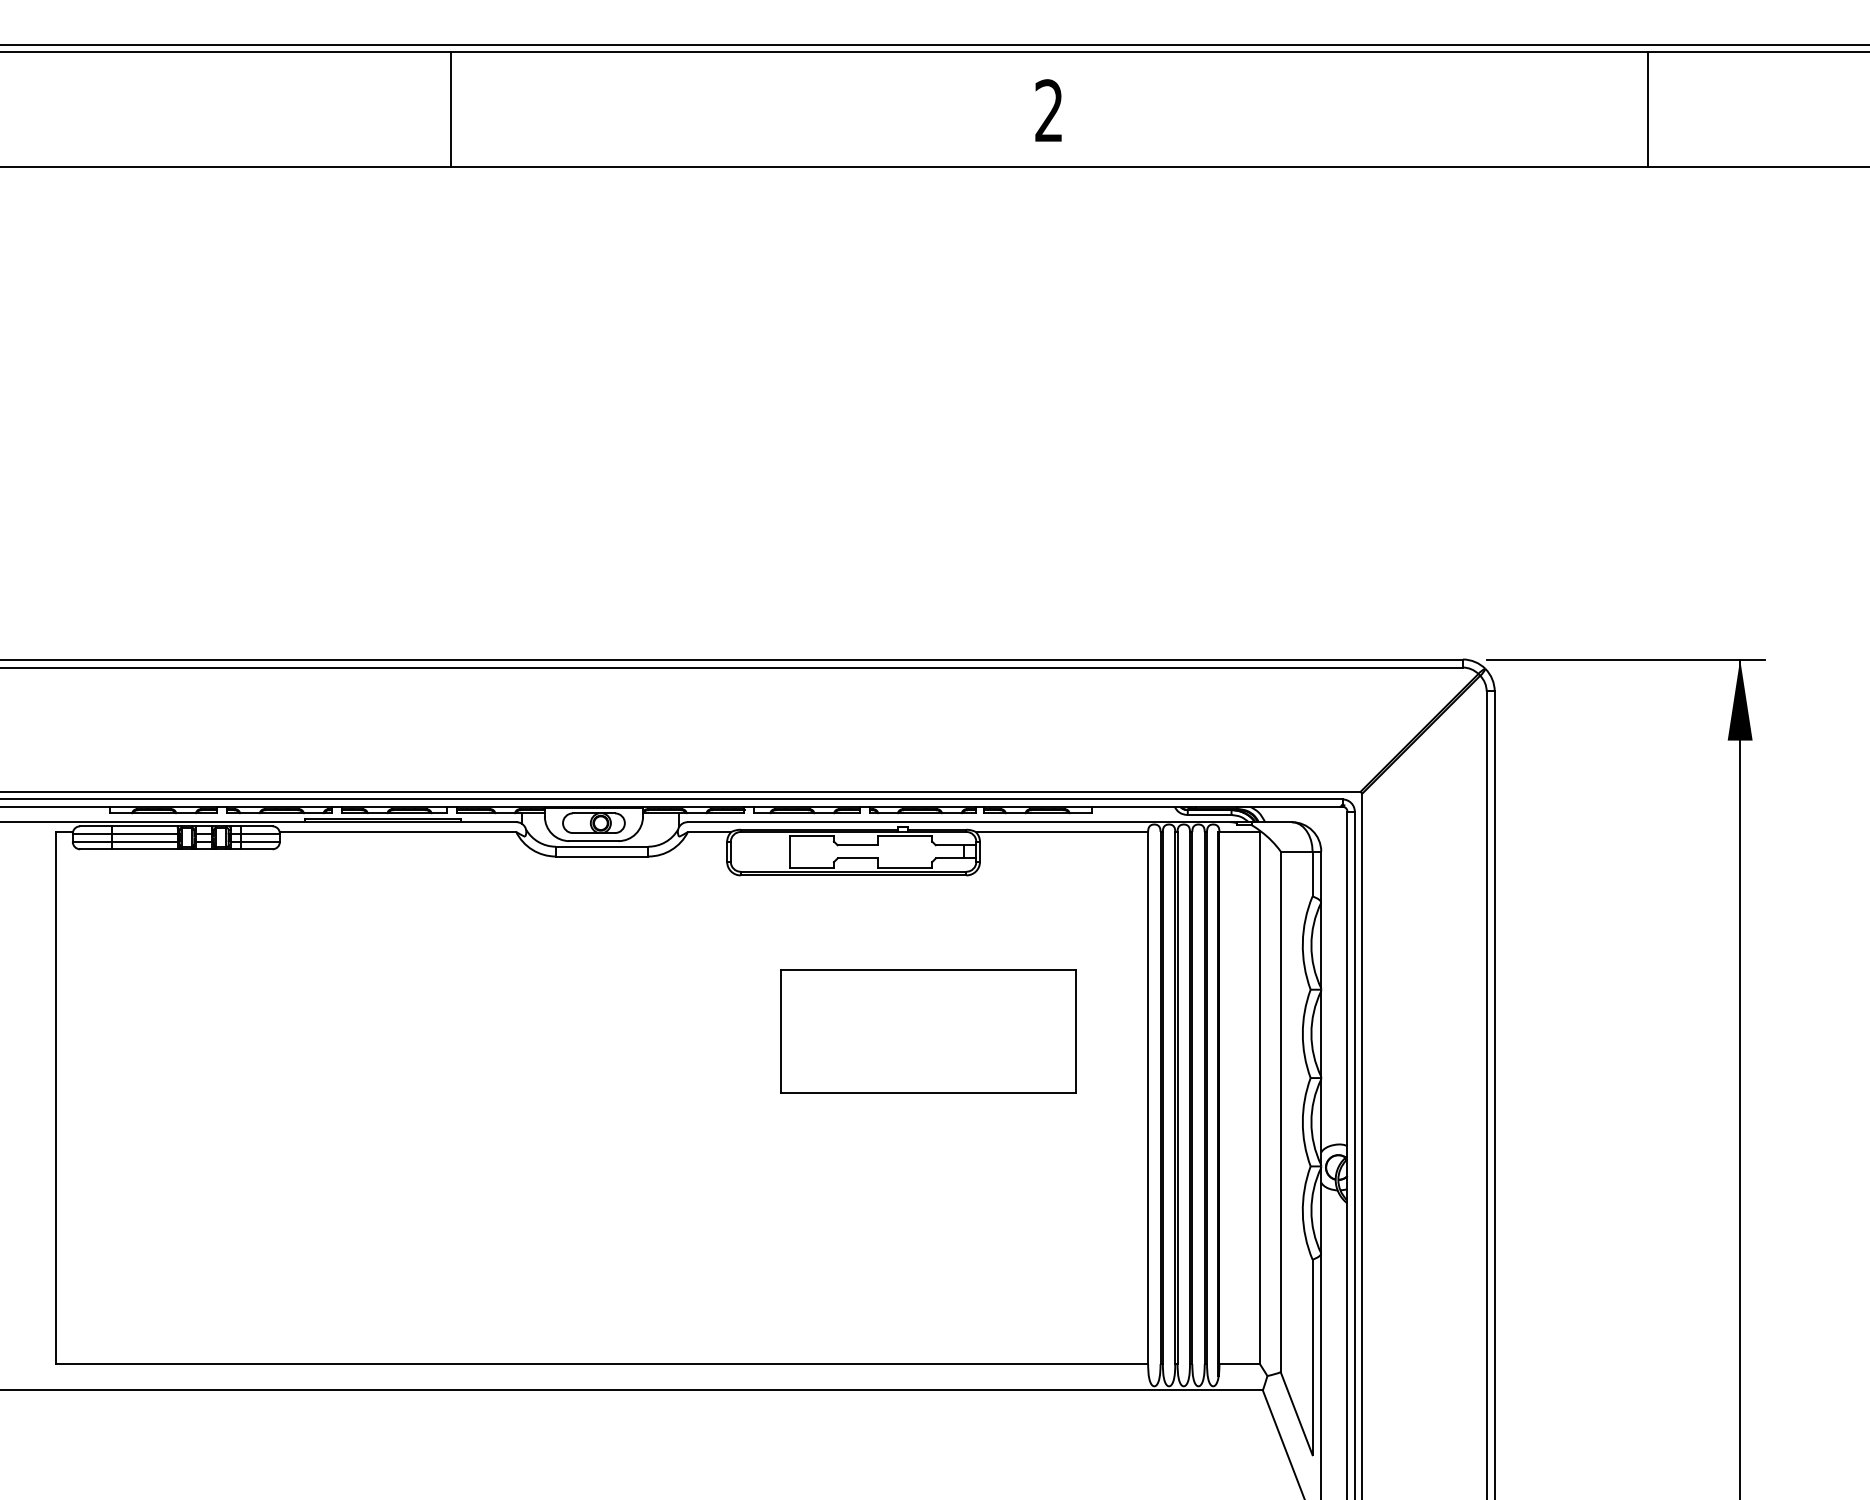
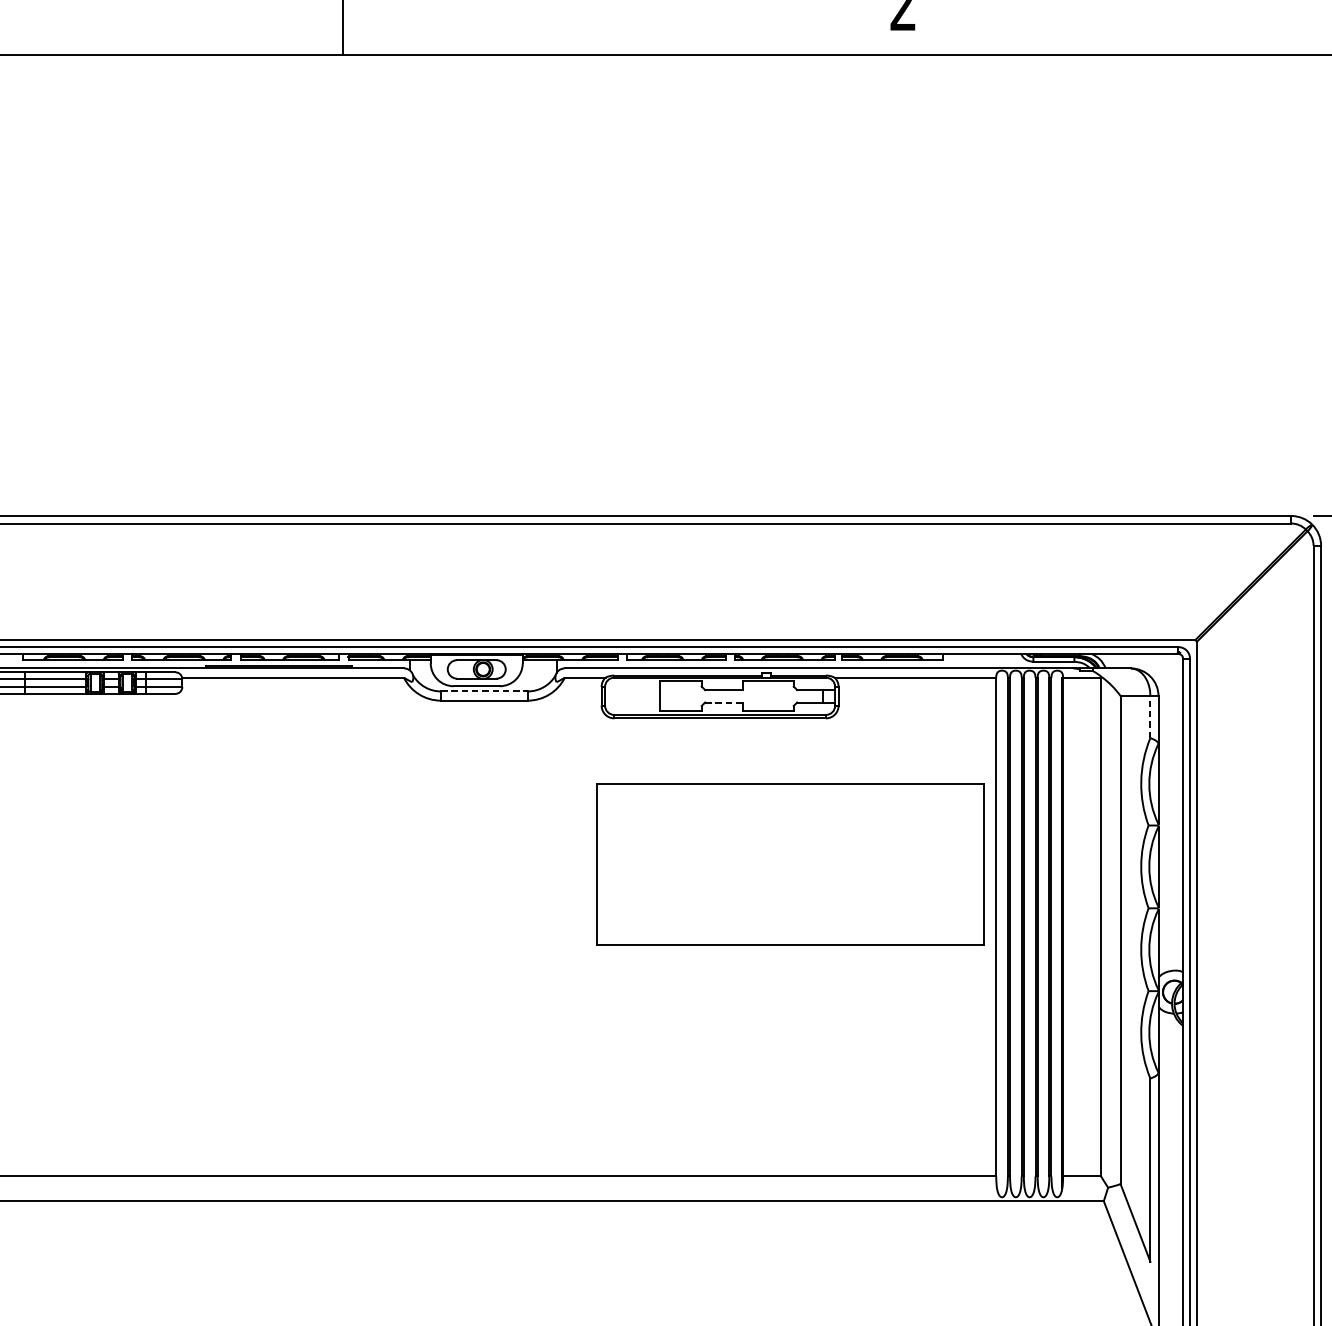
line: (602, 846) -> (484, 691), solid -> dashed
line: (858, 858) -> (724, 702), solid -> dashed
line: (1312, 873) -> (1150, 716), solid -> dashed
part: (928, 1031) -> (790, 864), size x1.4

